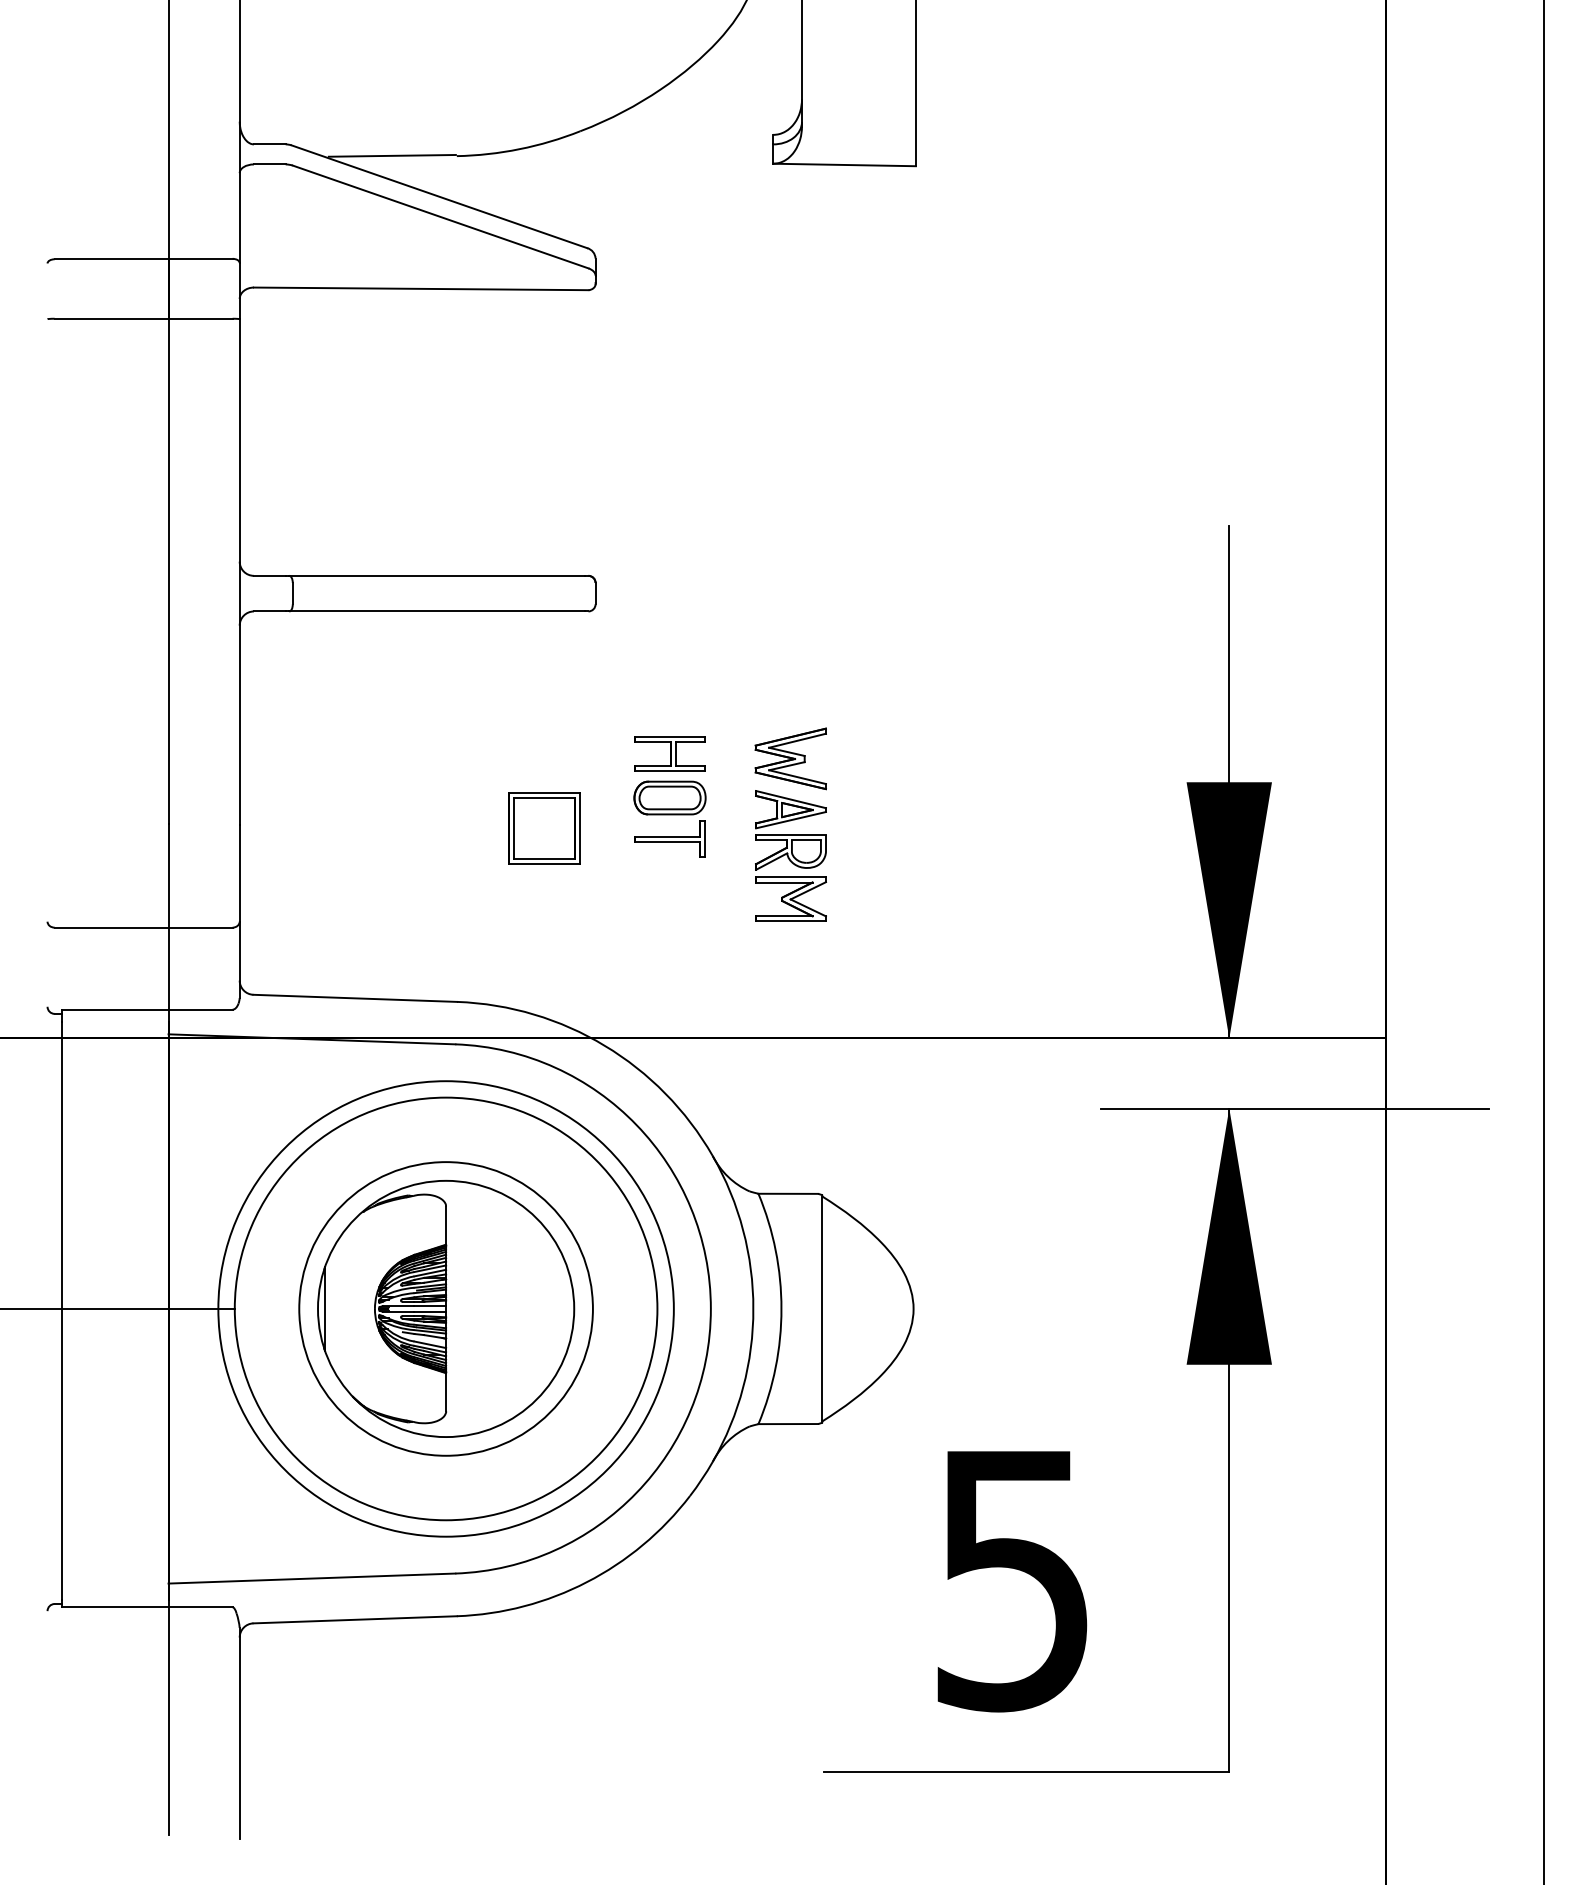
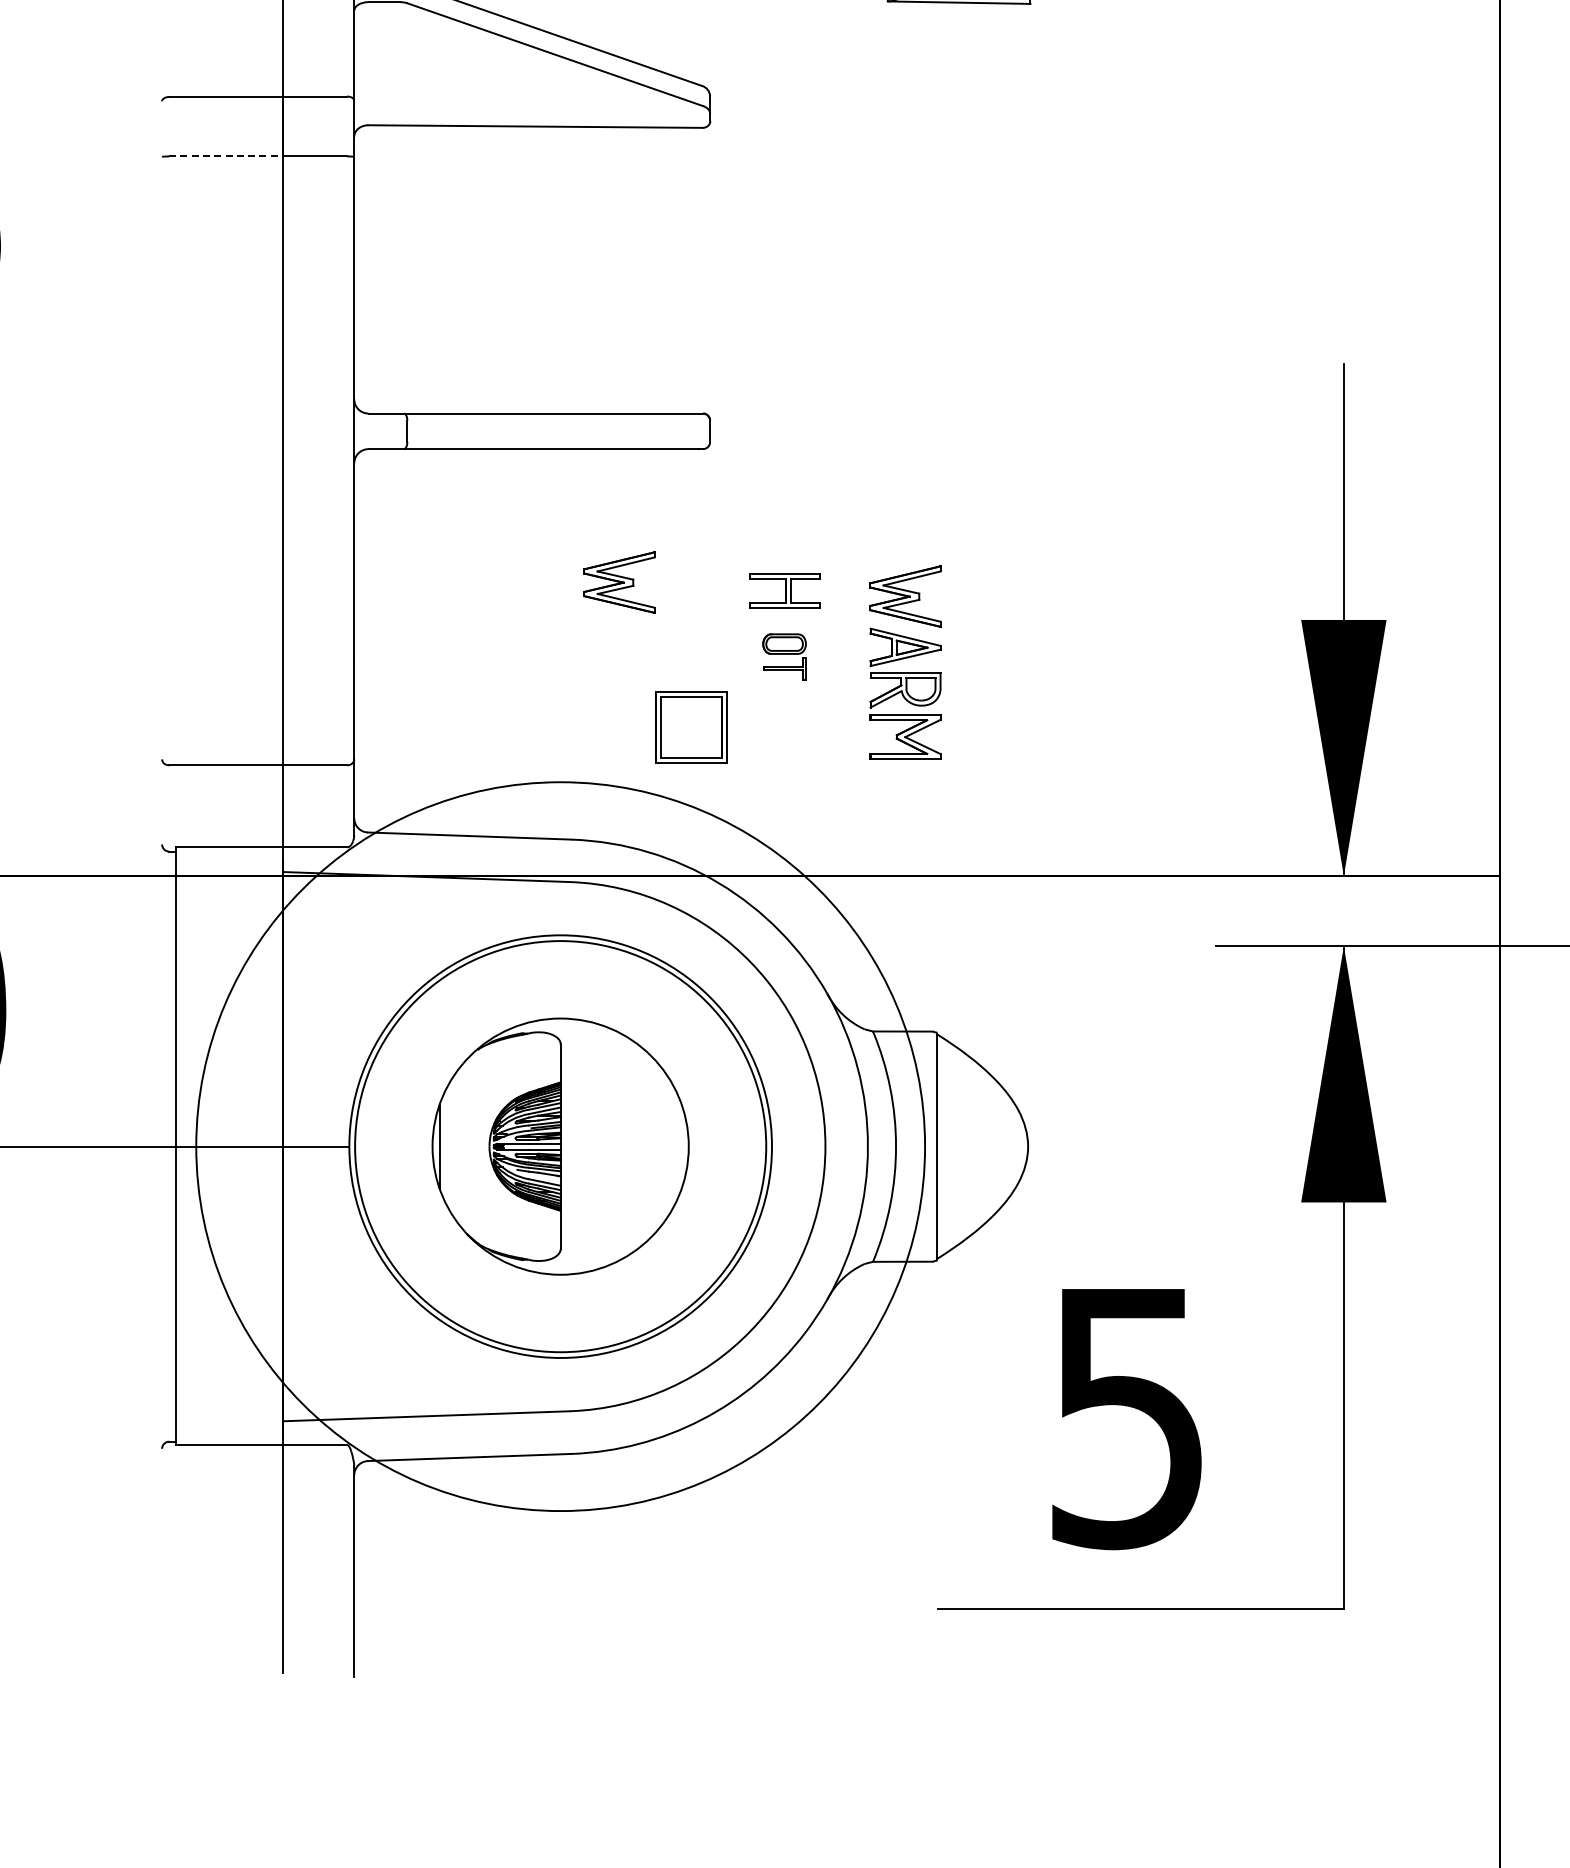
line: (111, 318) -> (226, 156), solid -> dashed
part: (504, 744) -> (619, 582), added
part: (669, 818) -> (784, 656), size x0.6
part: (544, 828) -> (691, 727), moved
circle: (445, 1308) -> (560, 1146), size x1.4
circle: (445, 1308) -> (560, 1146), size x1.6

